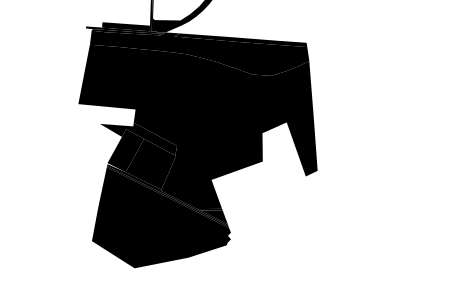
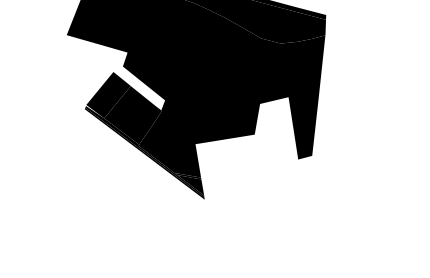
fill: (138, 138) -> (124, 84), removed
fill: (161, 217) -> (133, 174), removed

